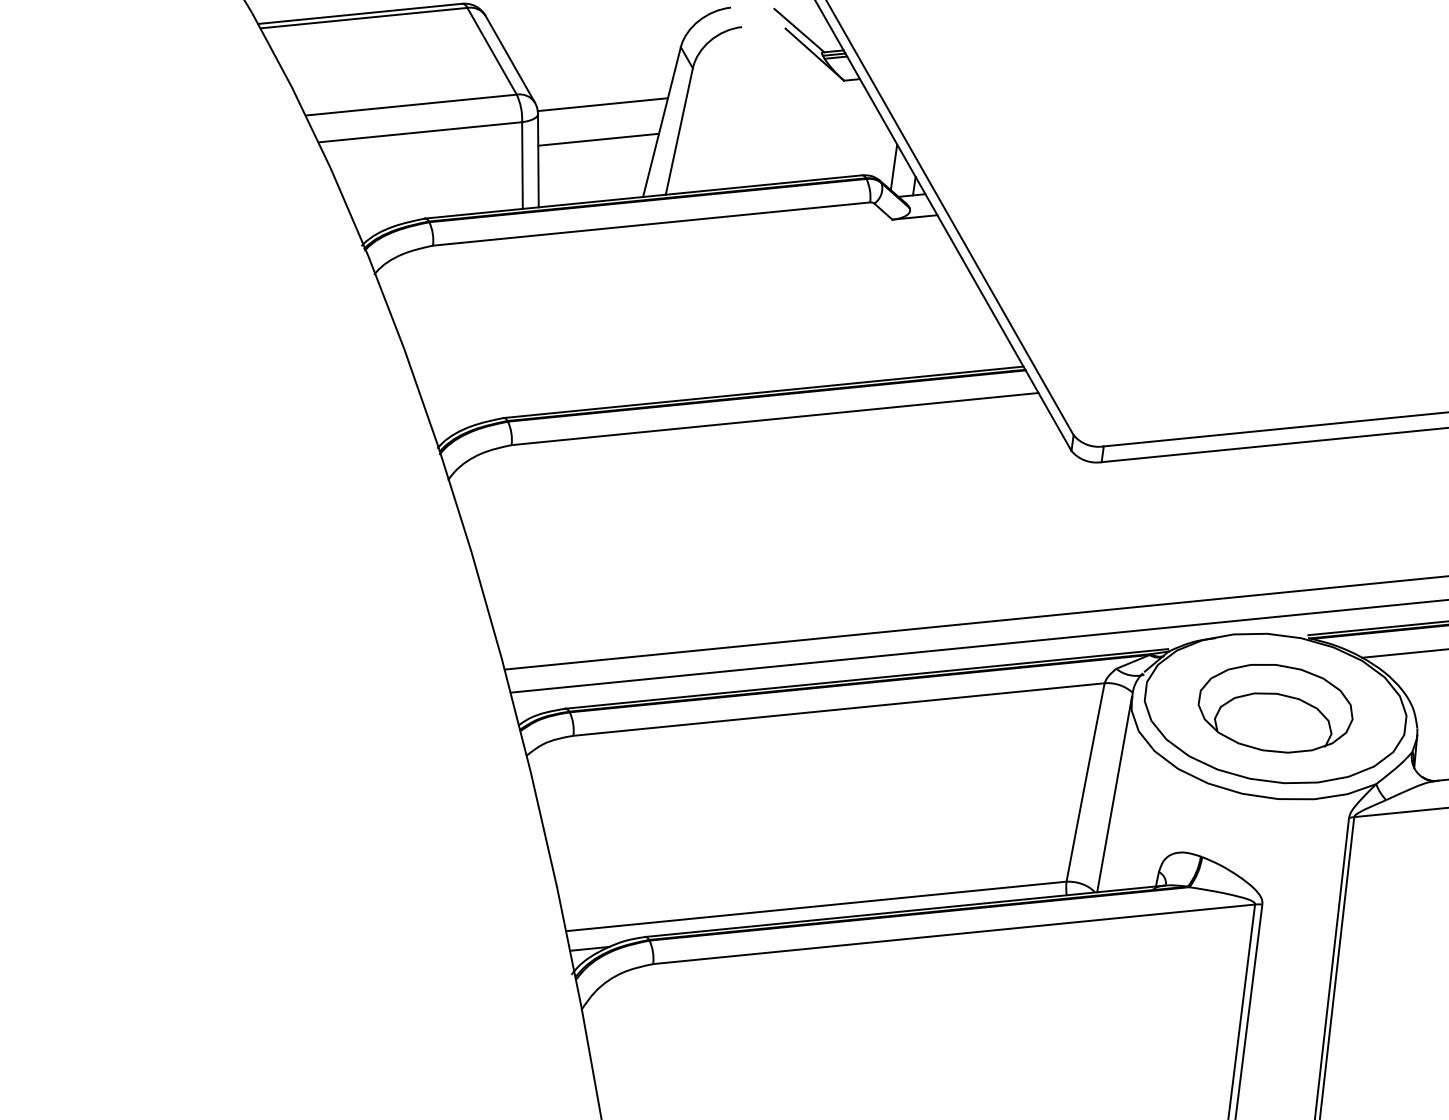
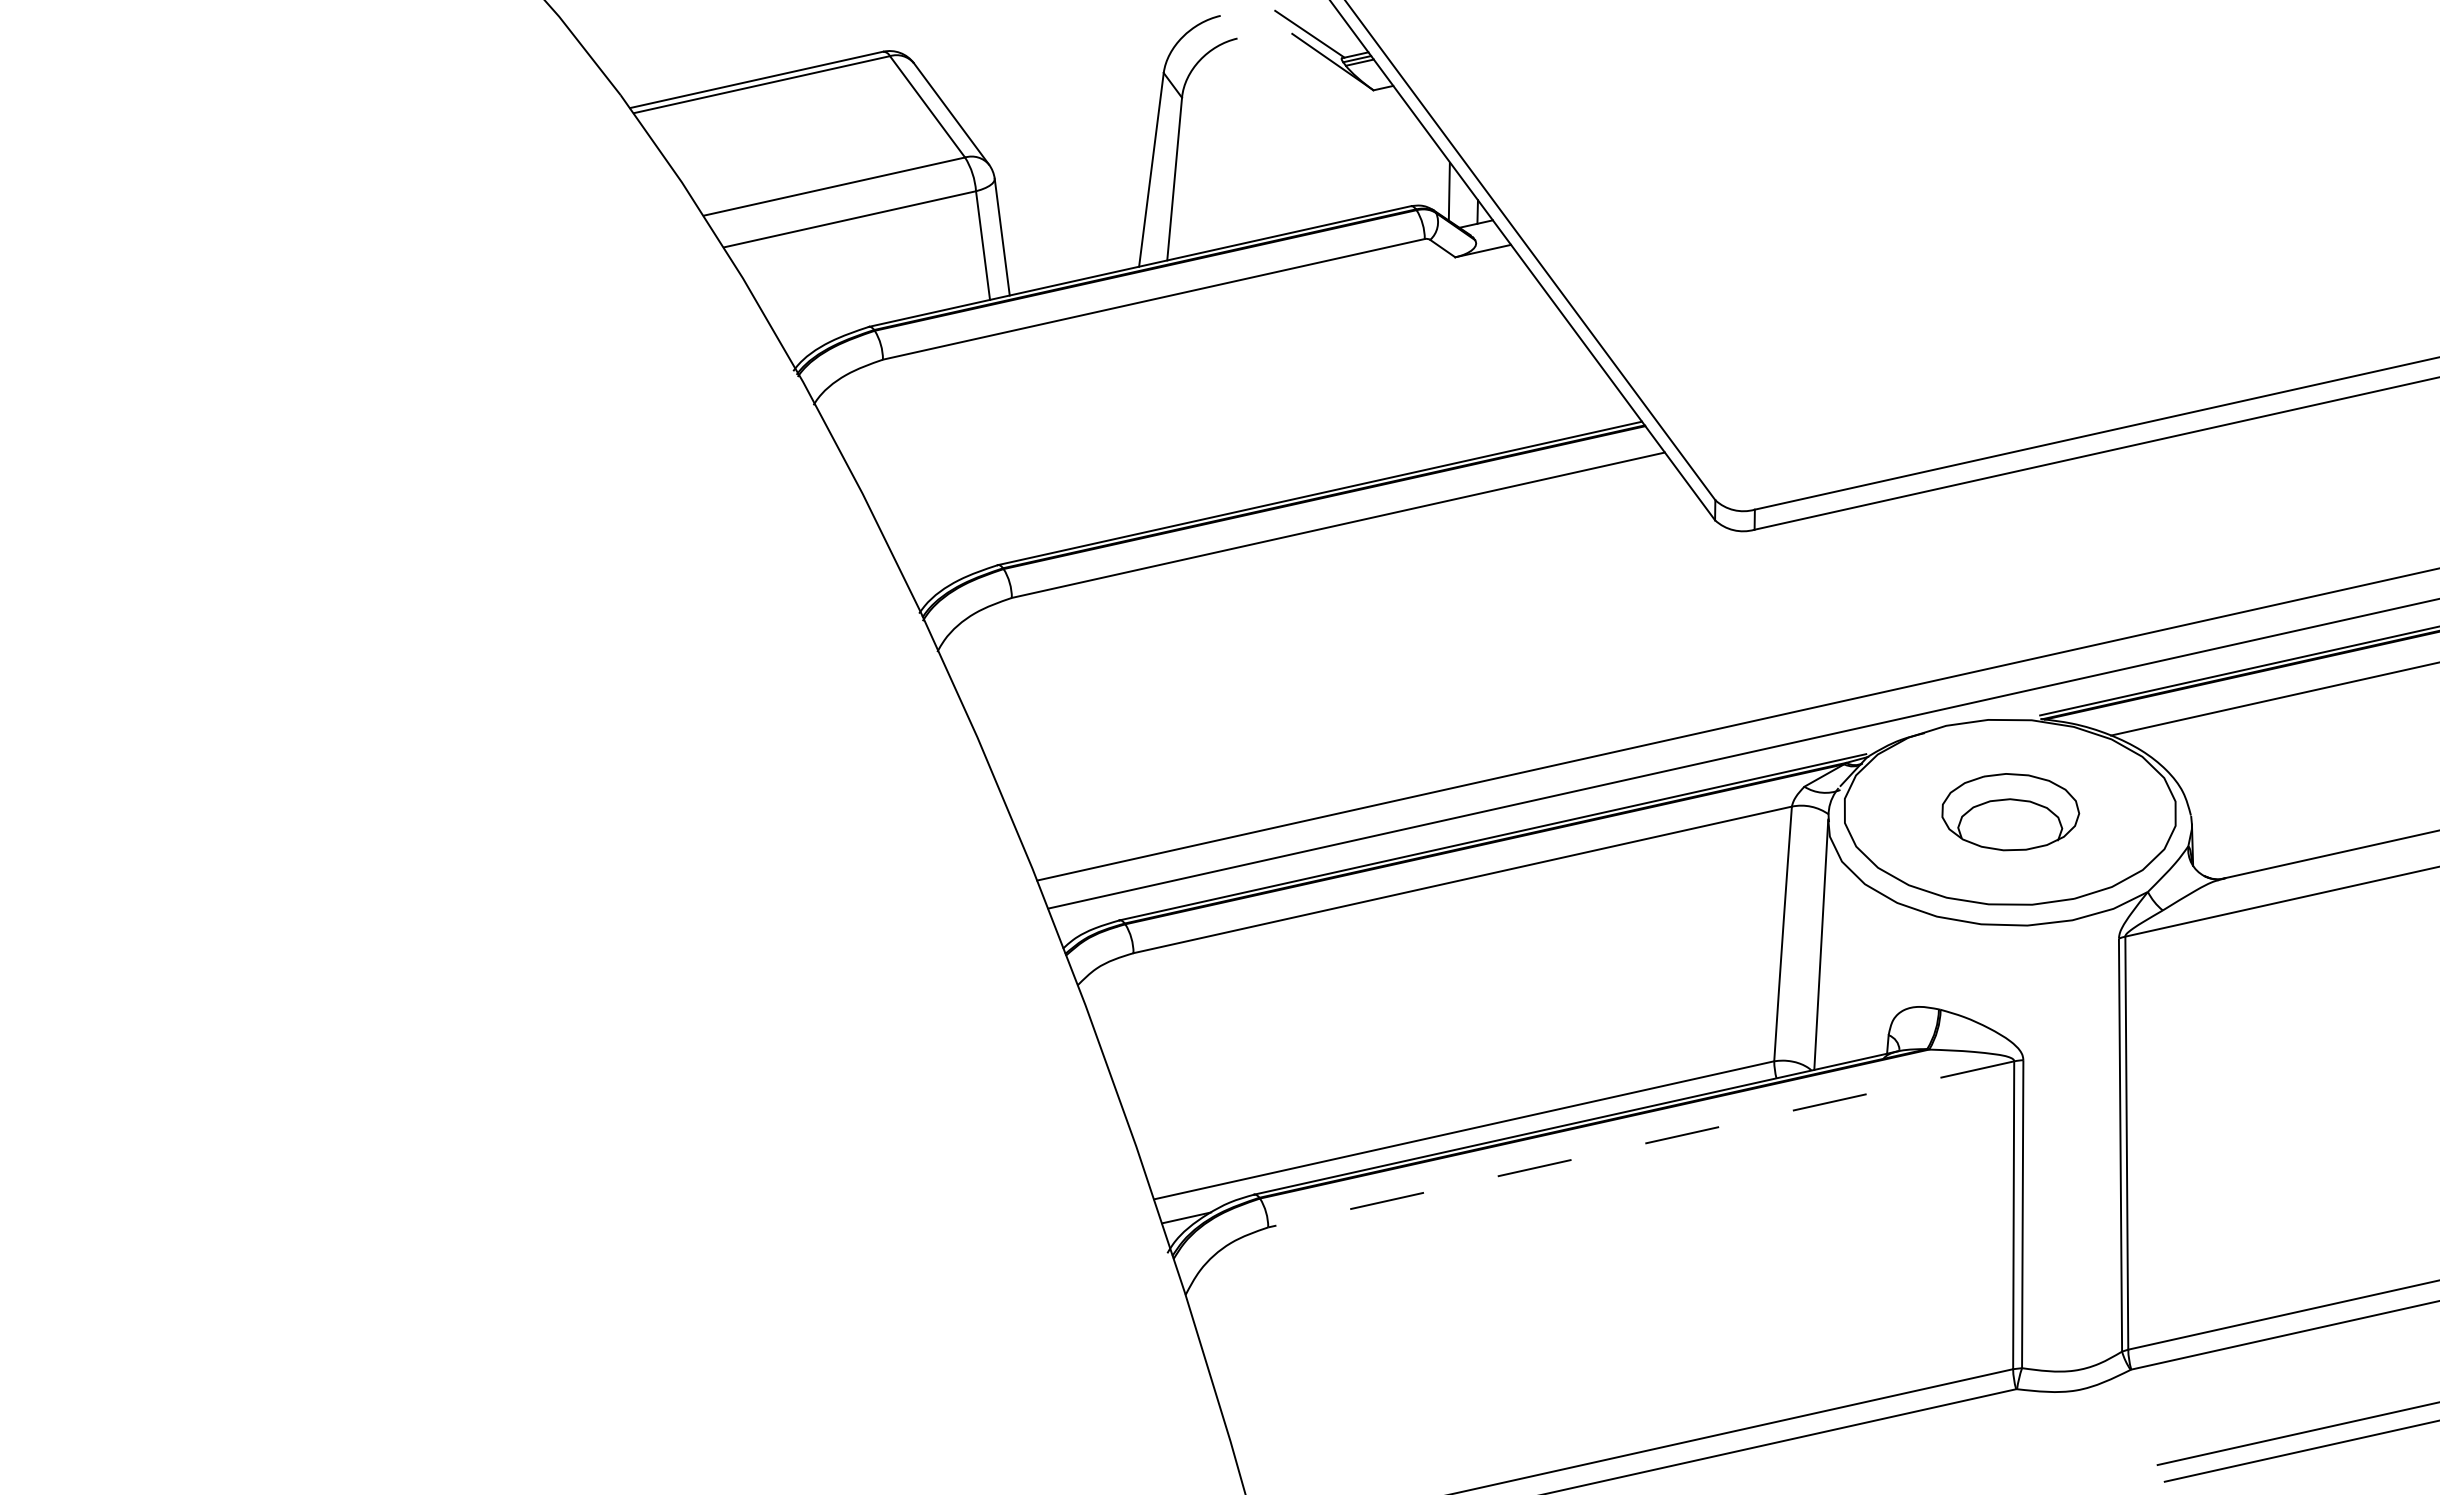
line: (602, 104) -> (1074, 156), removed
line: (598, 139) -> (1074, 201), removed
part: (1275, 707) -> (2010, 811), size x0.7
line: (953, 934) -> (1640, 1144), solid -> dashed

